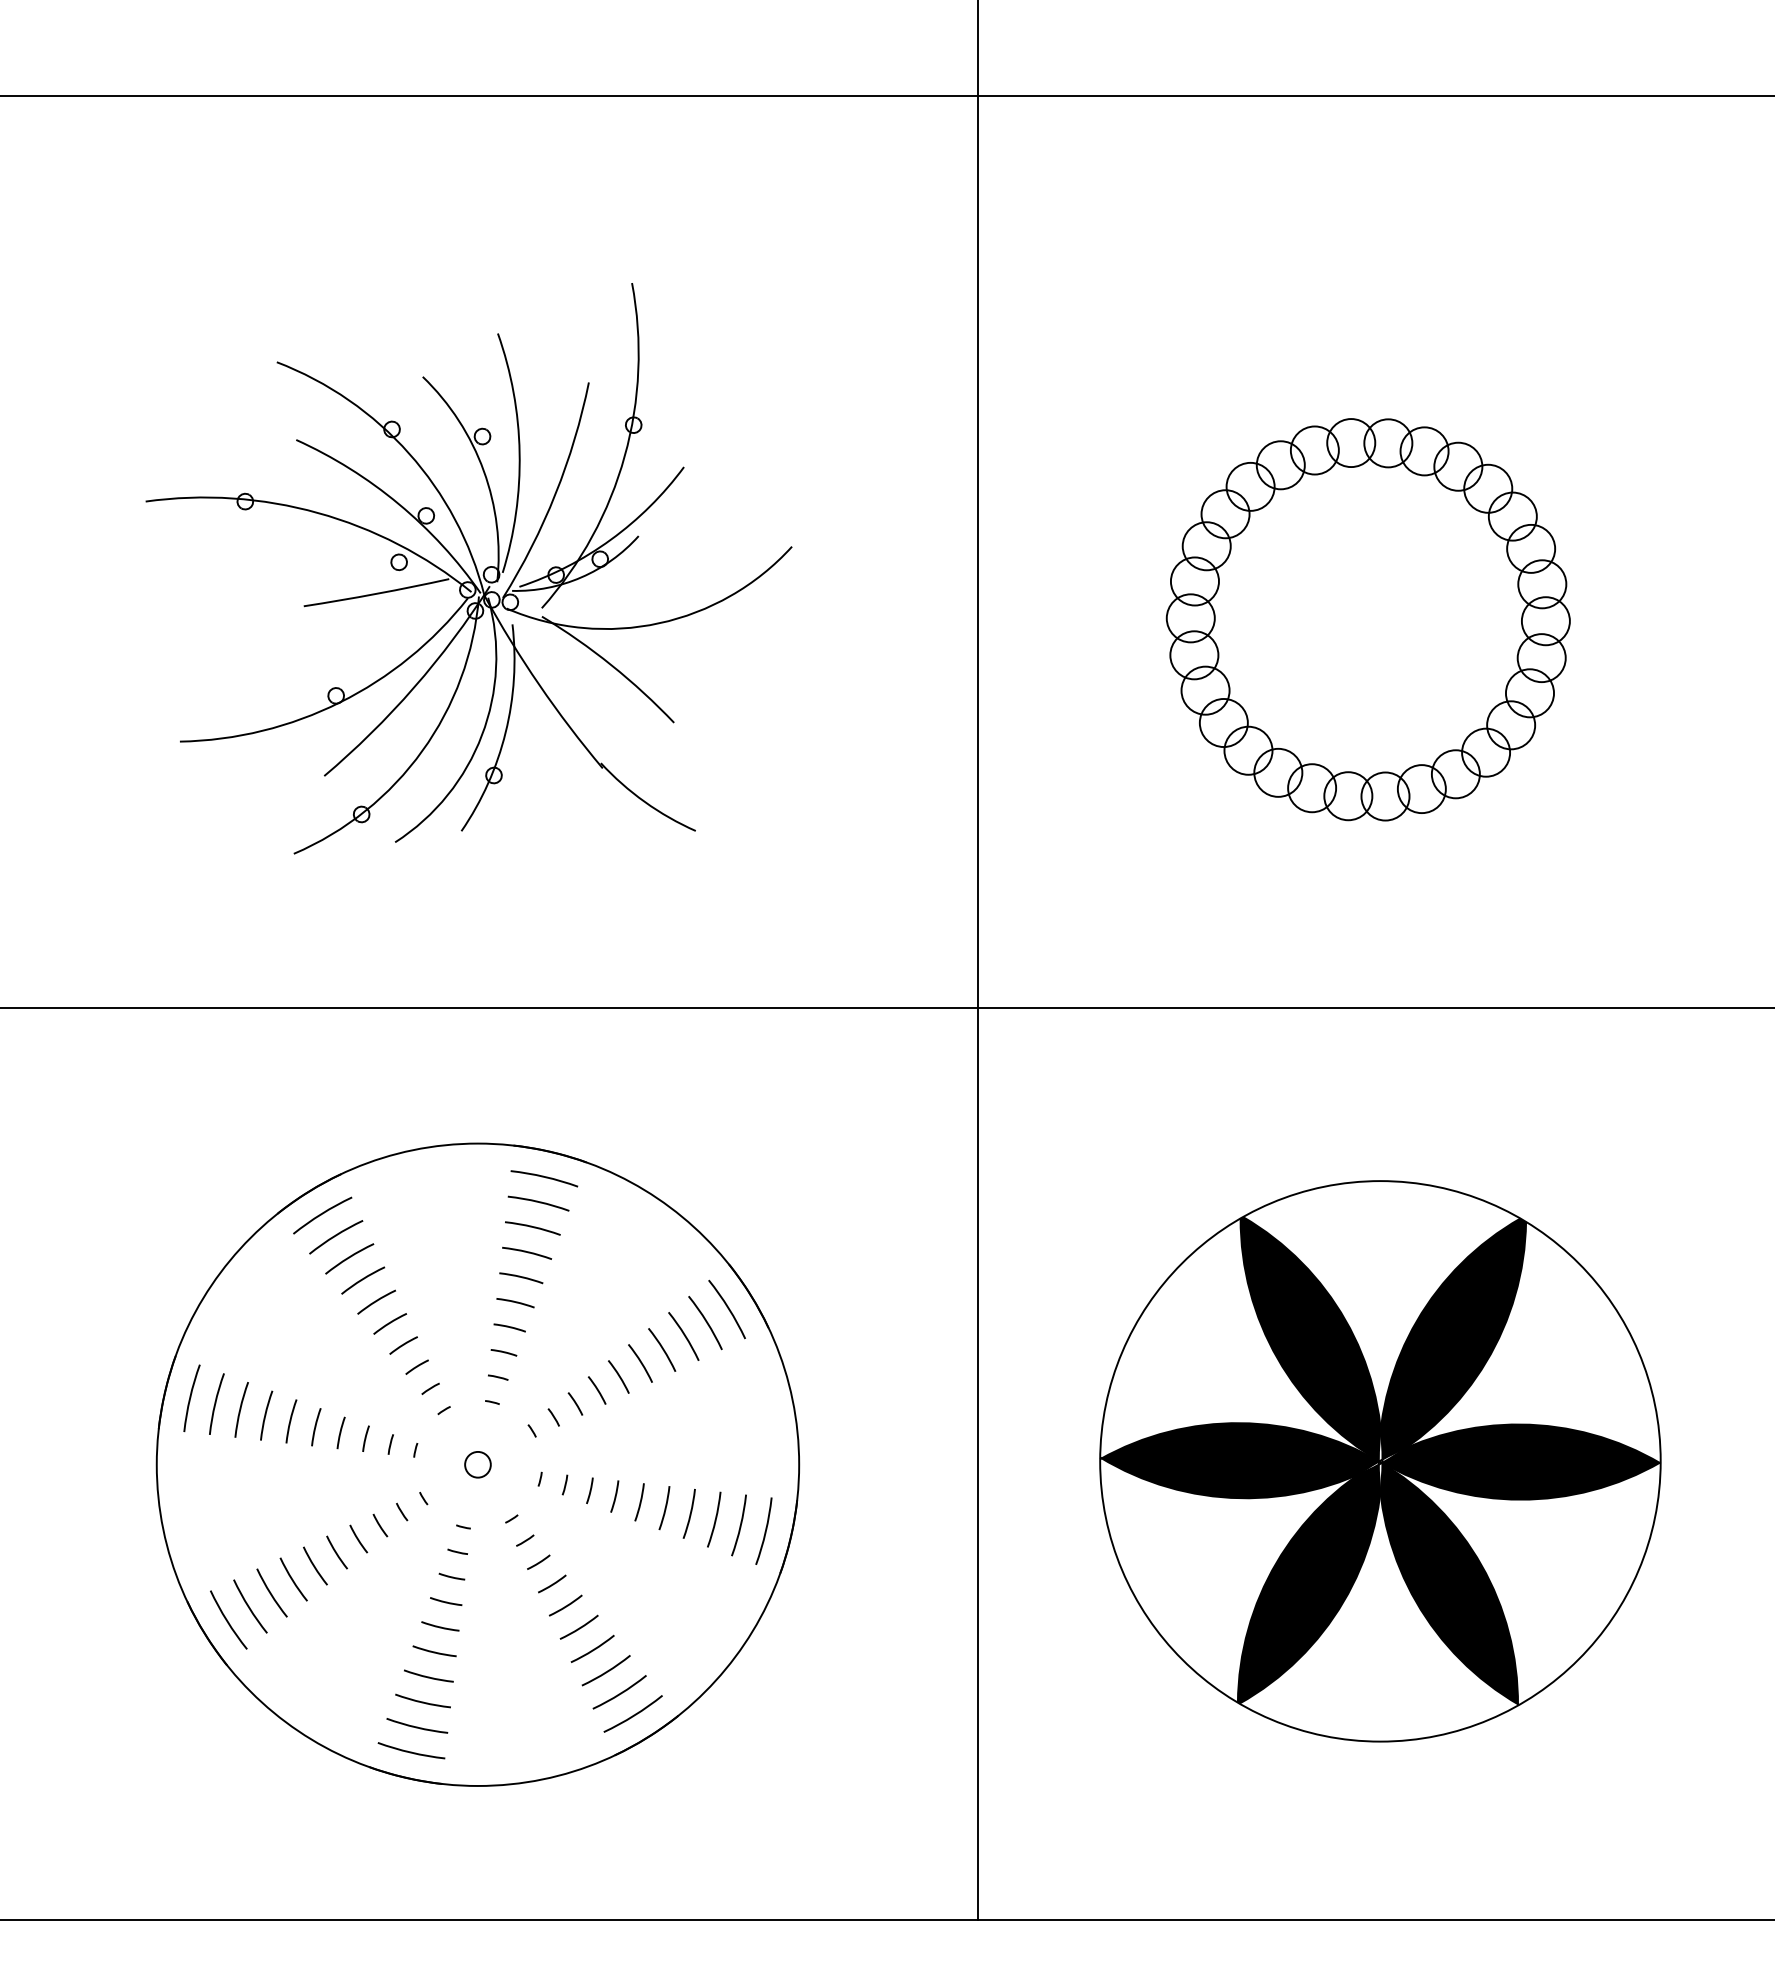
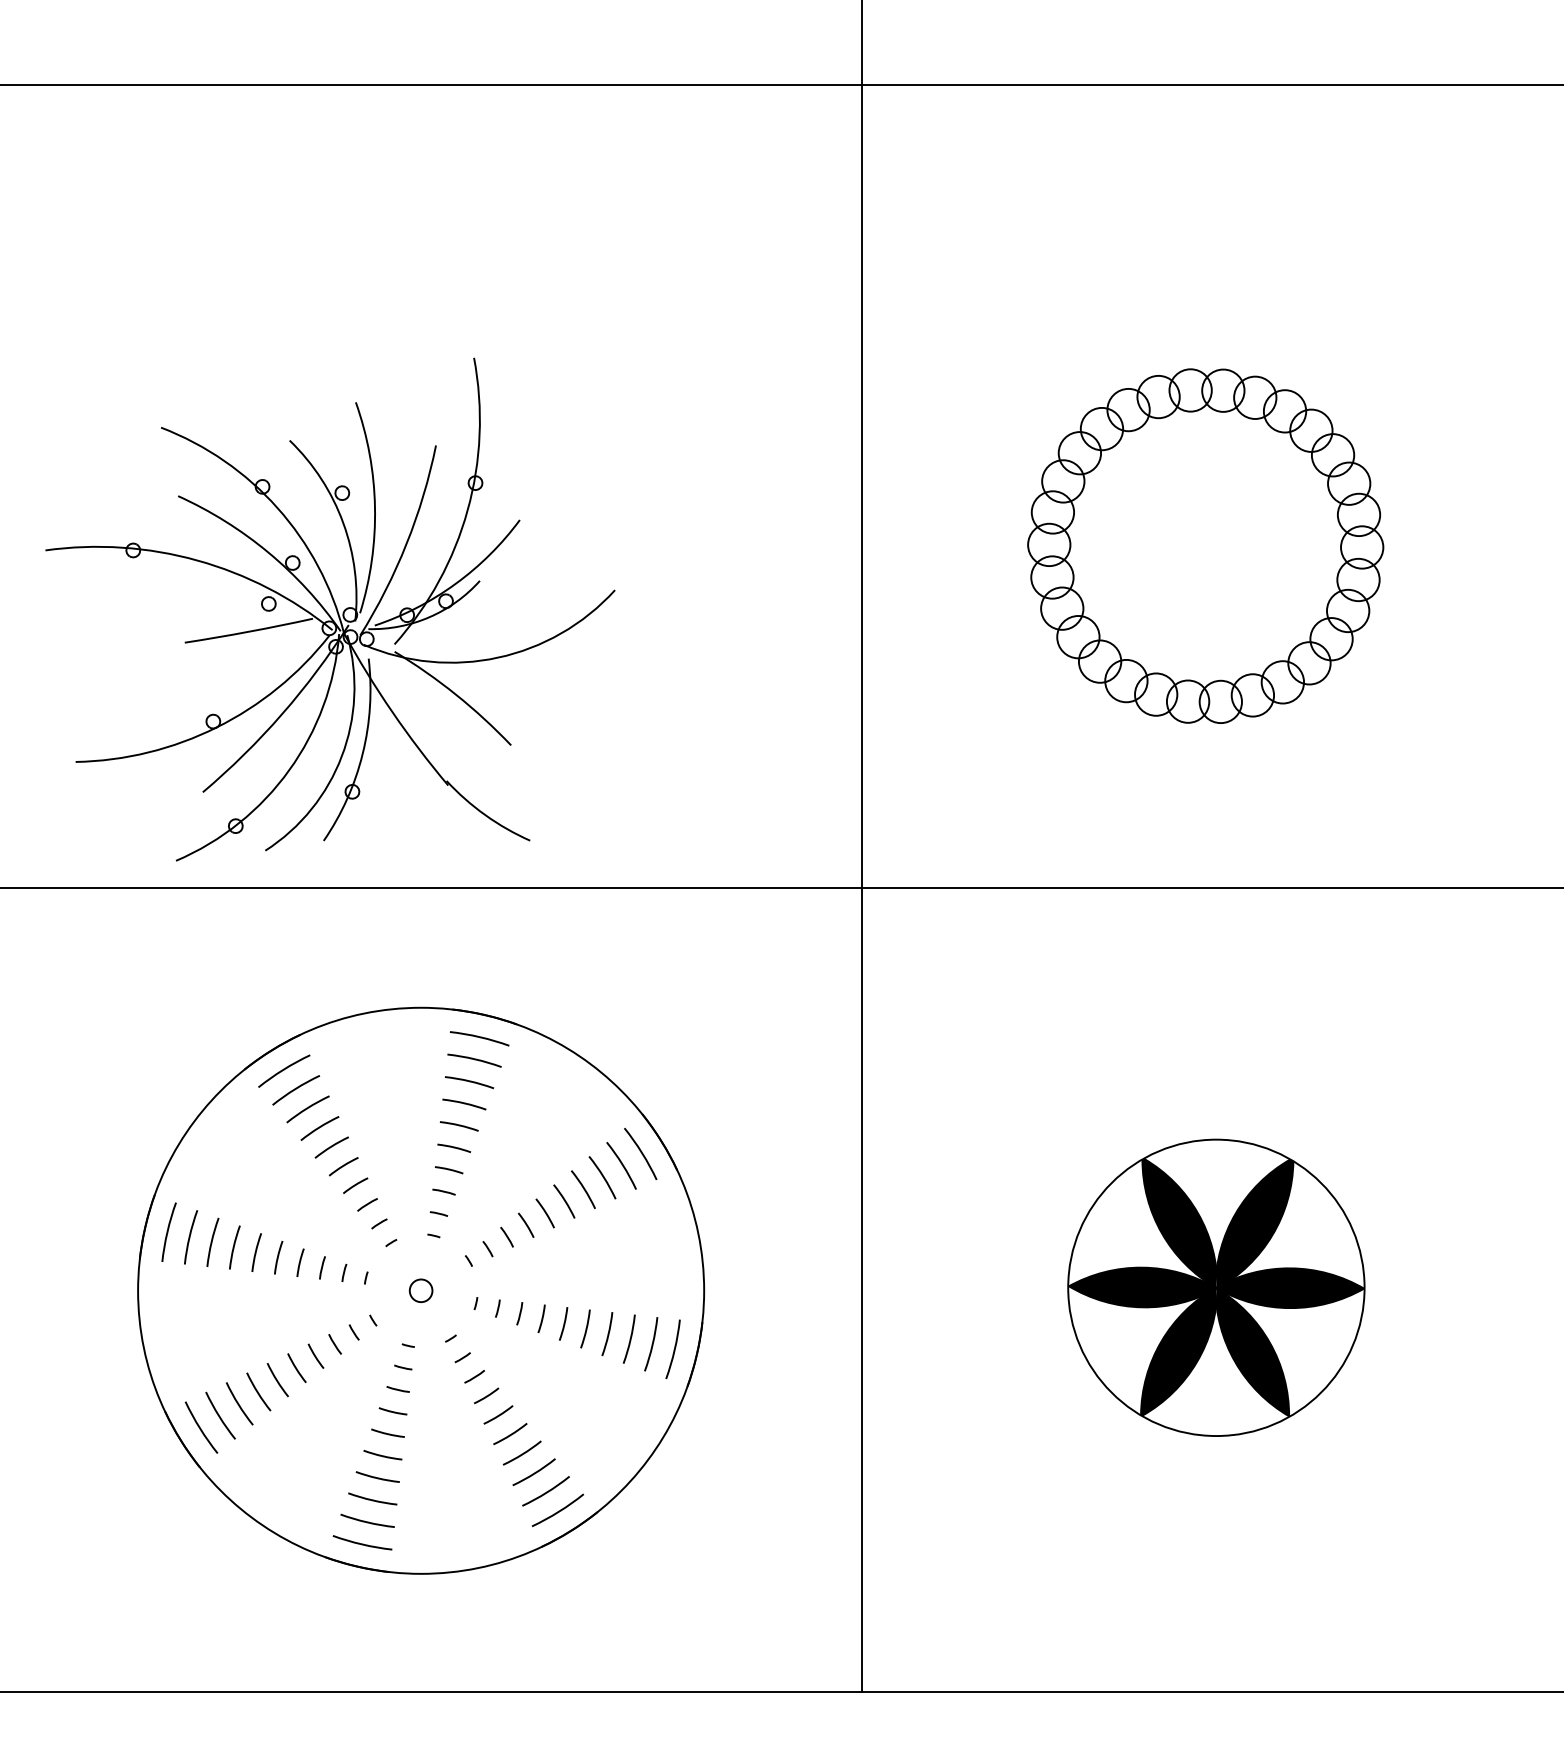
part: (468, 568) -> (329, 609), moved
part: (1380, 1461) -> (1216, 1287), size x0.6

